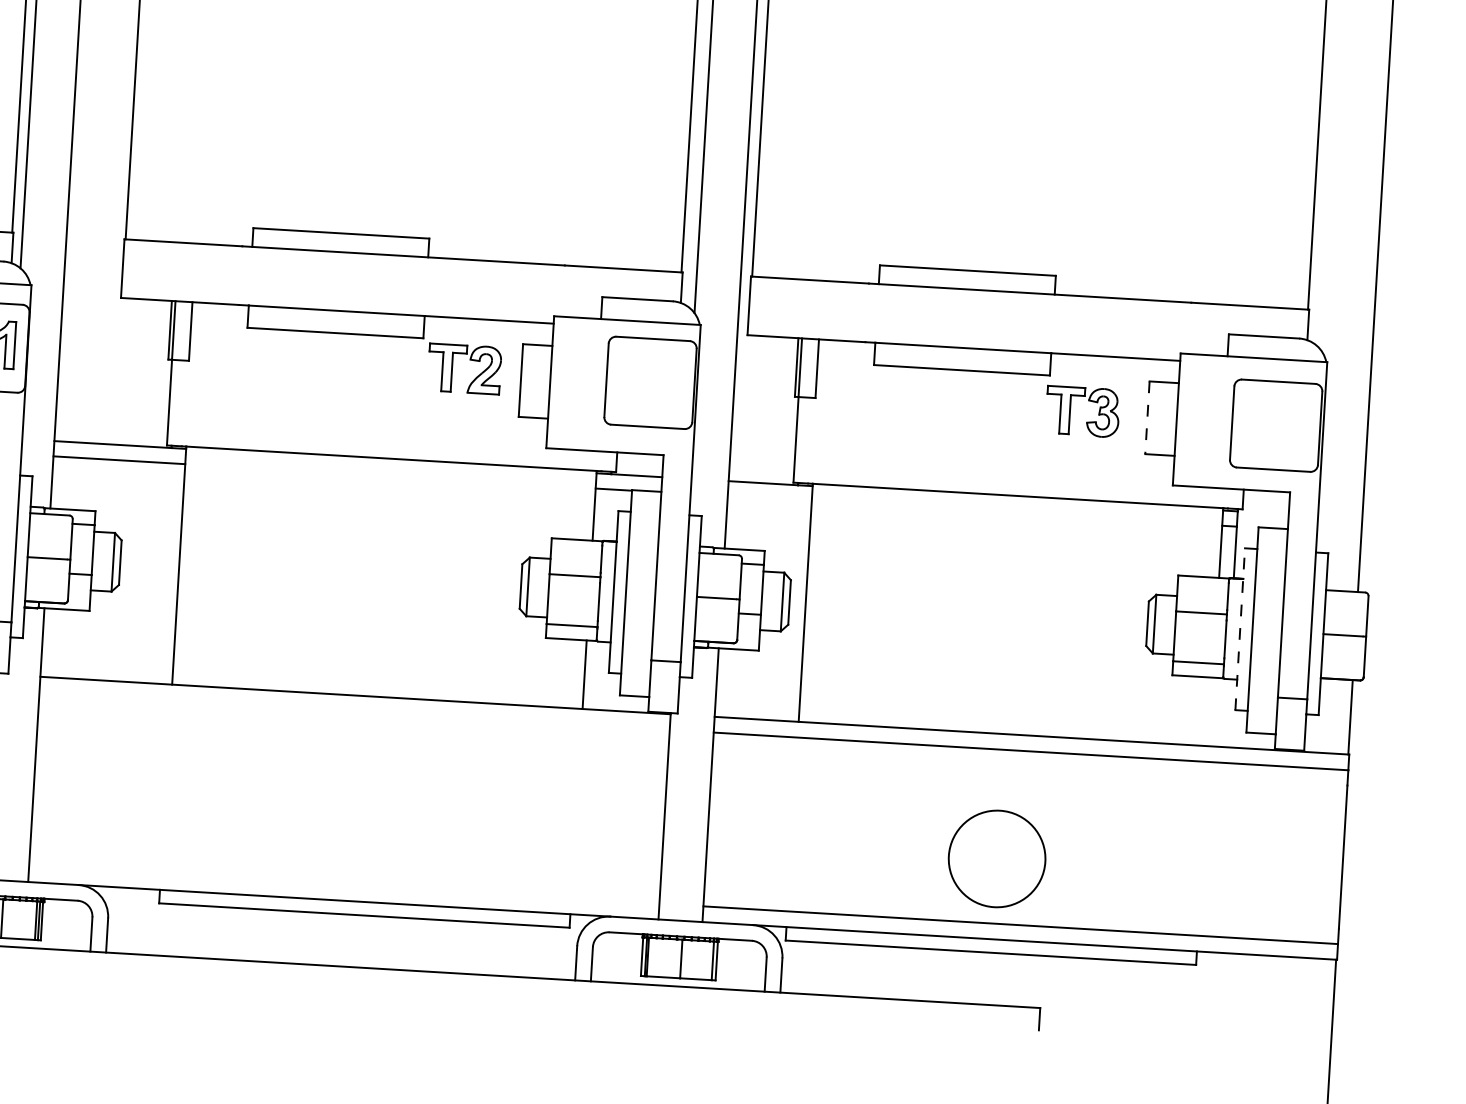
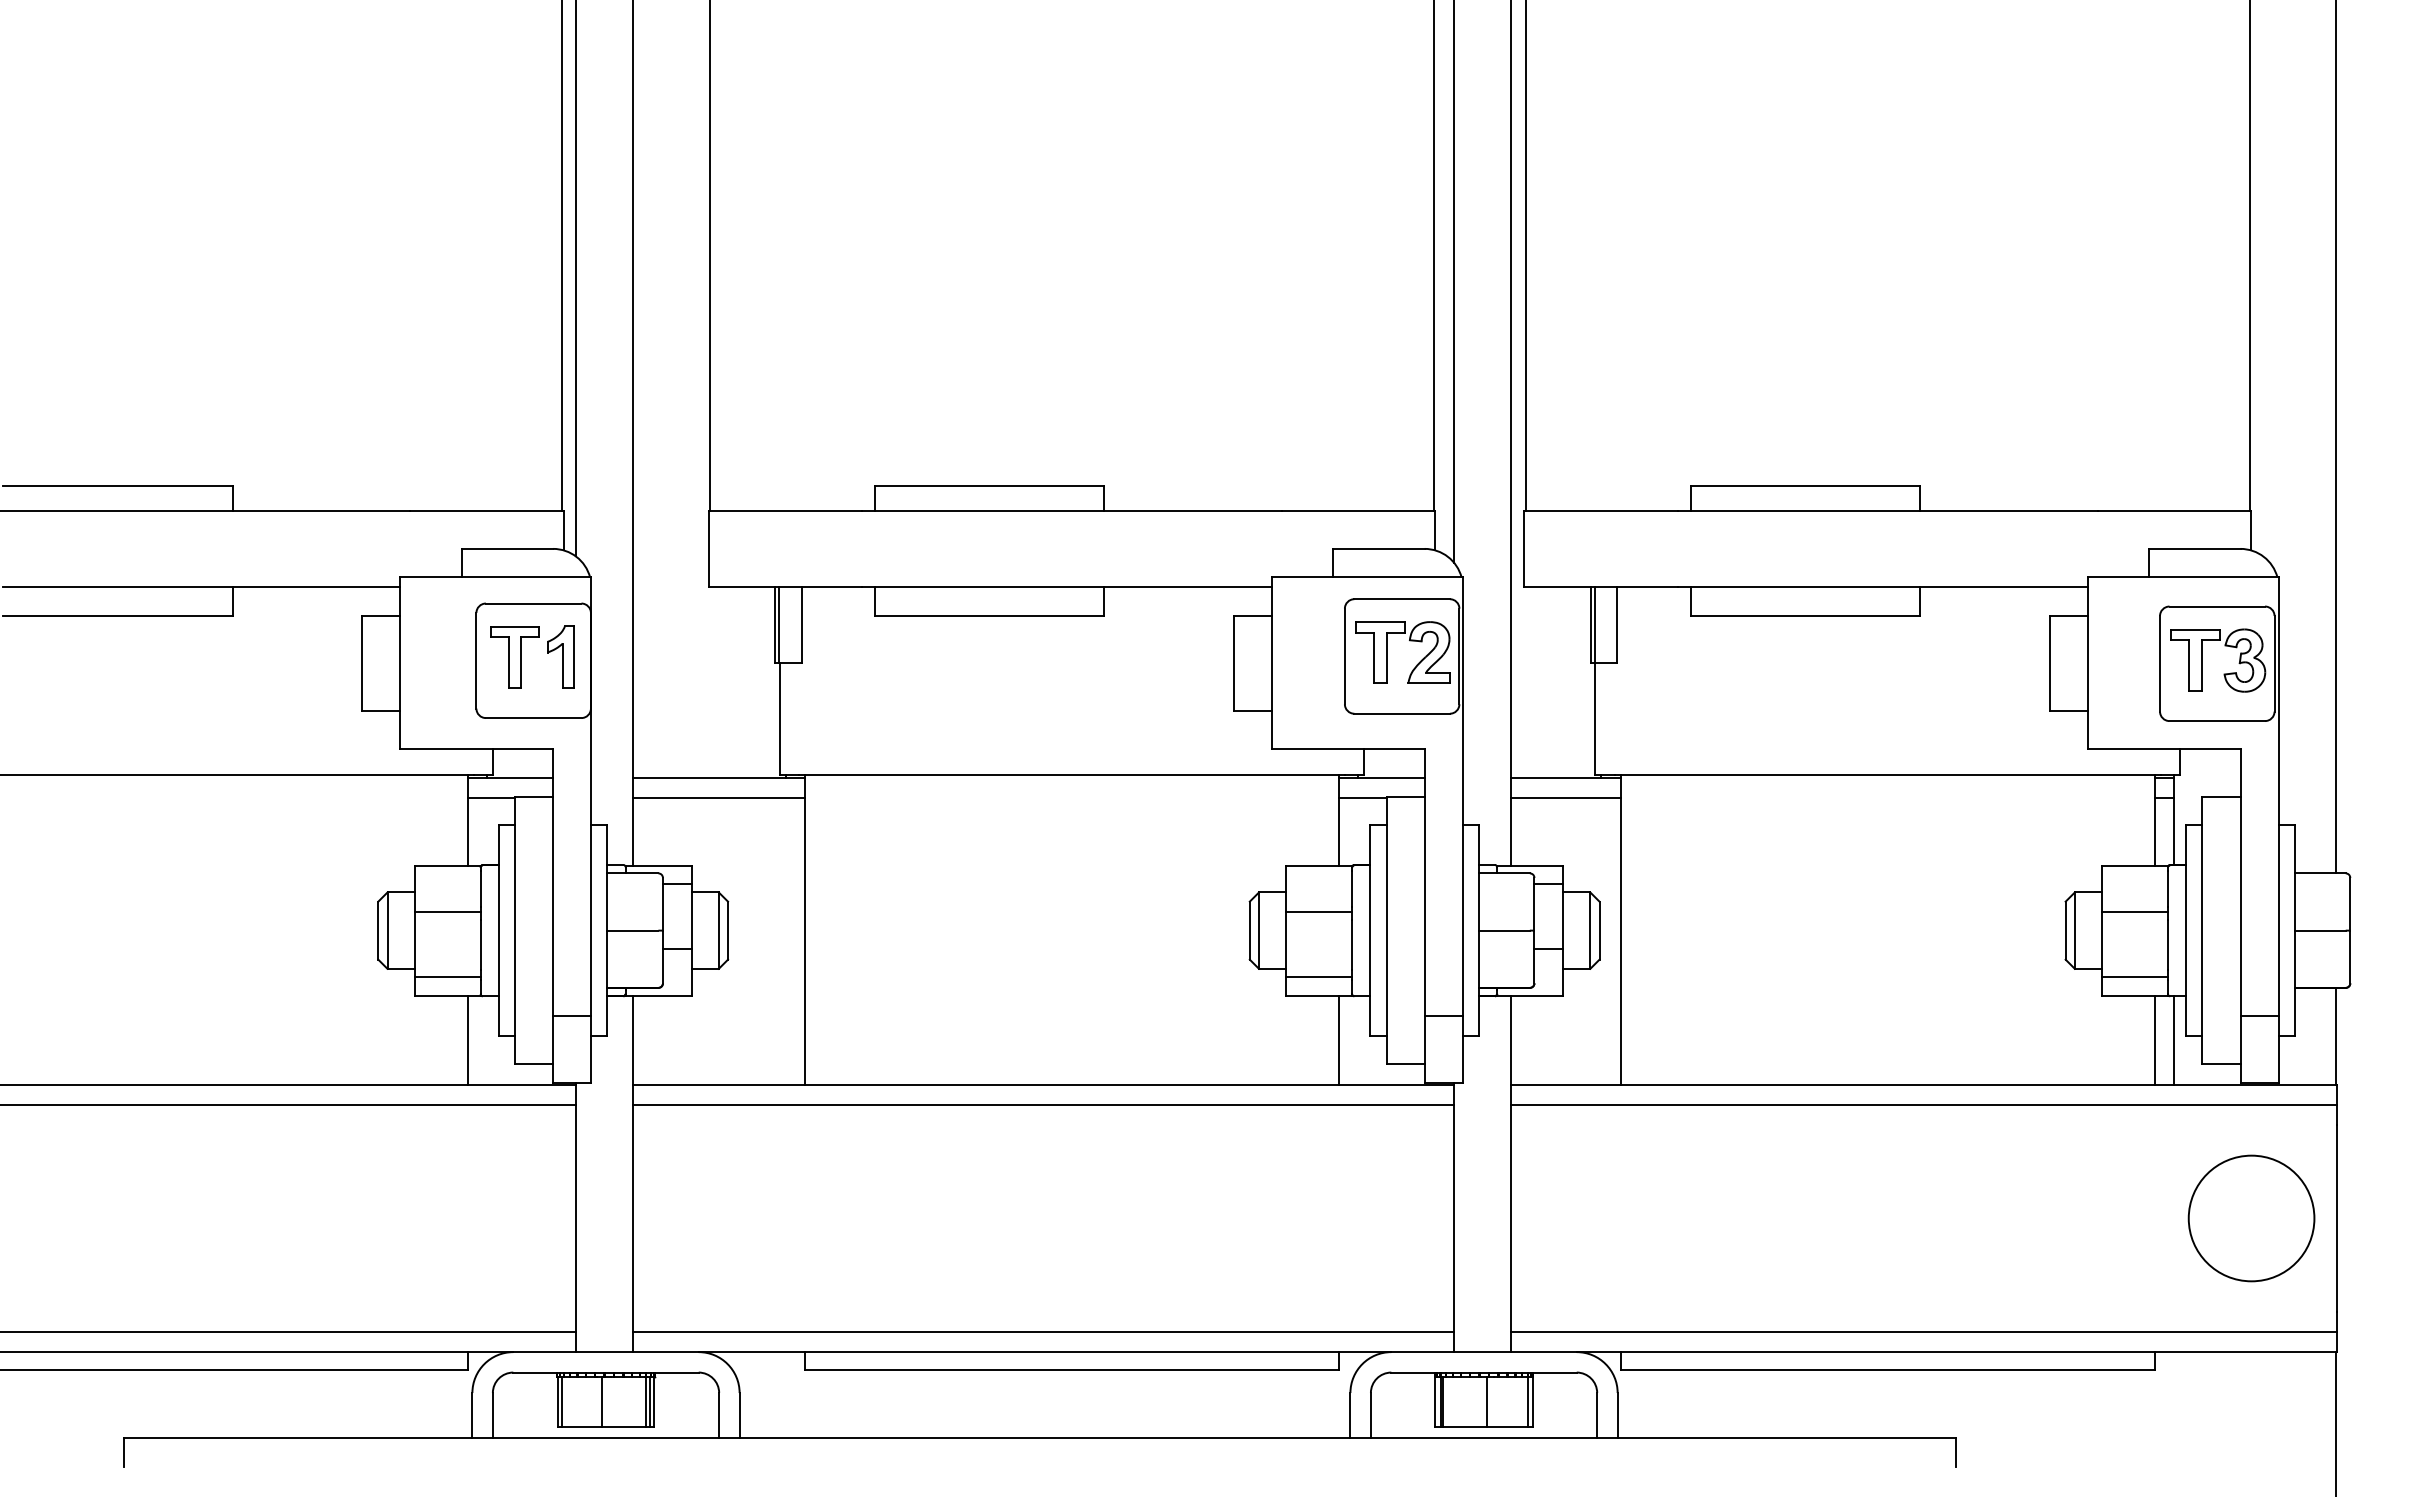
part: (470, 360) -> (1409, 641), moved
line: (1147, 417) -> (2049, 663), dashed -> solid
part: (1086, 421) -> (2224, 673), moved
line: (769, 498) -> (1565, 797), added
line: (1240, 629) -> (2186, 930), dashed -> solid
line: (354, 711) -> (1043, 1105), added
line: (1211, 711) -> (2155, 1039), added
line: (1226, 713) -> (2174, 1040), added
circle: (997, 858) -> (2251, 1218), moved
line: (344, 884) -> (1043, 1331), added

